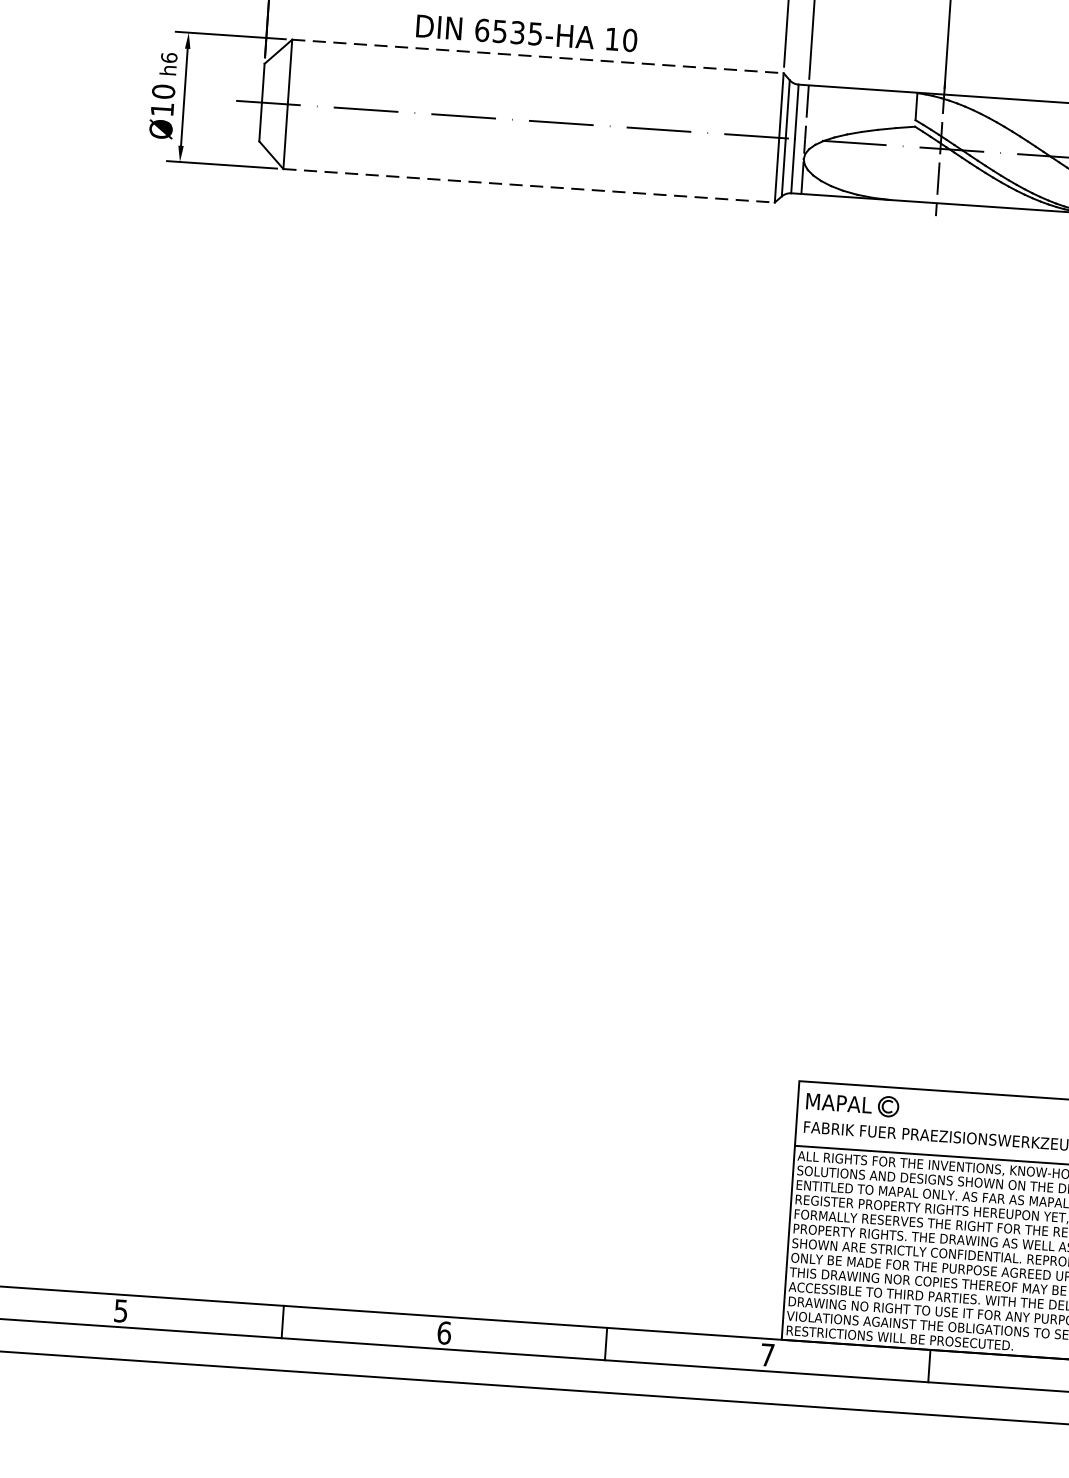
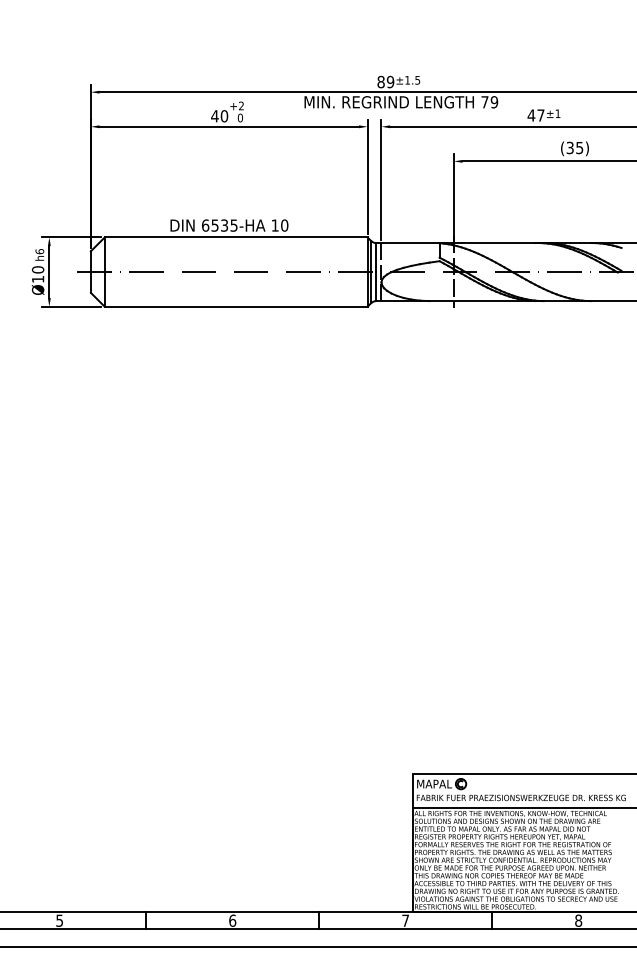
line: (538, 56) -> (236, 237), dashed -> solid
line: (529, 185) -> (236, 306), dashed -> solid

